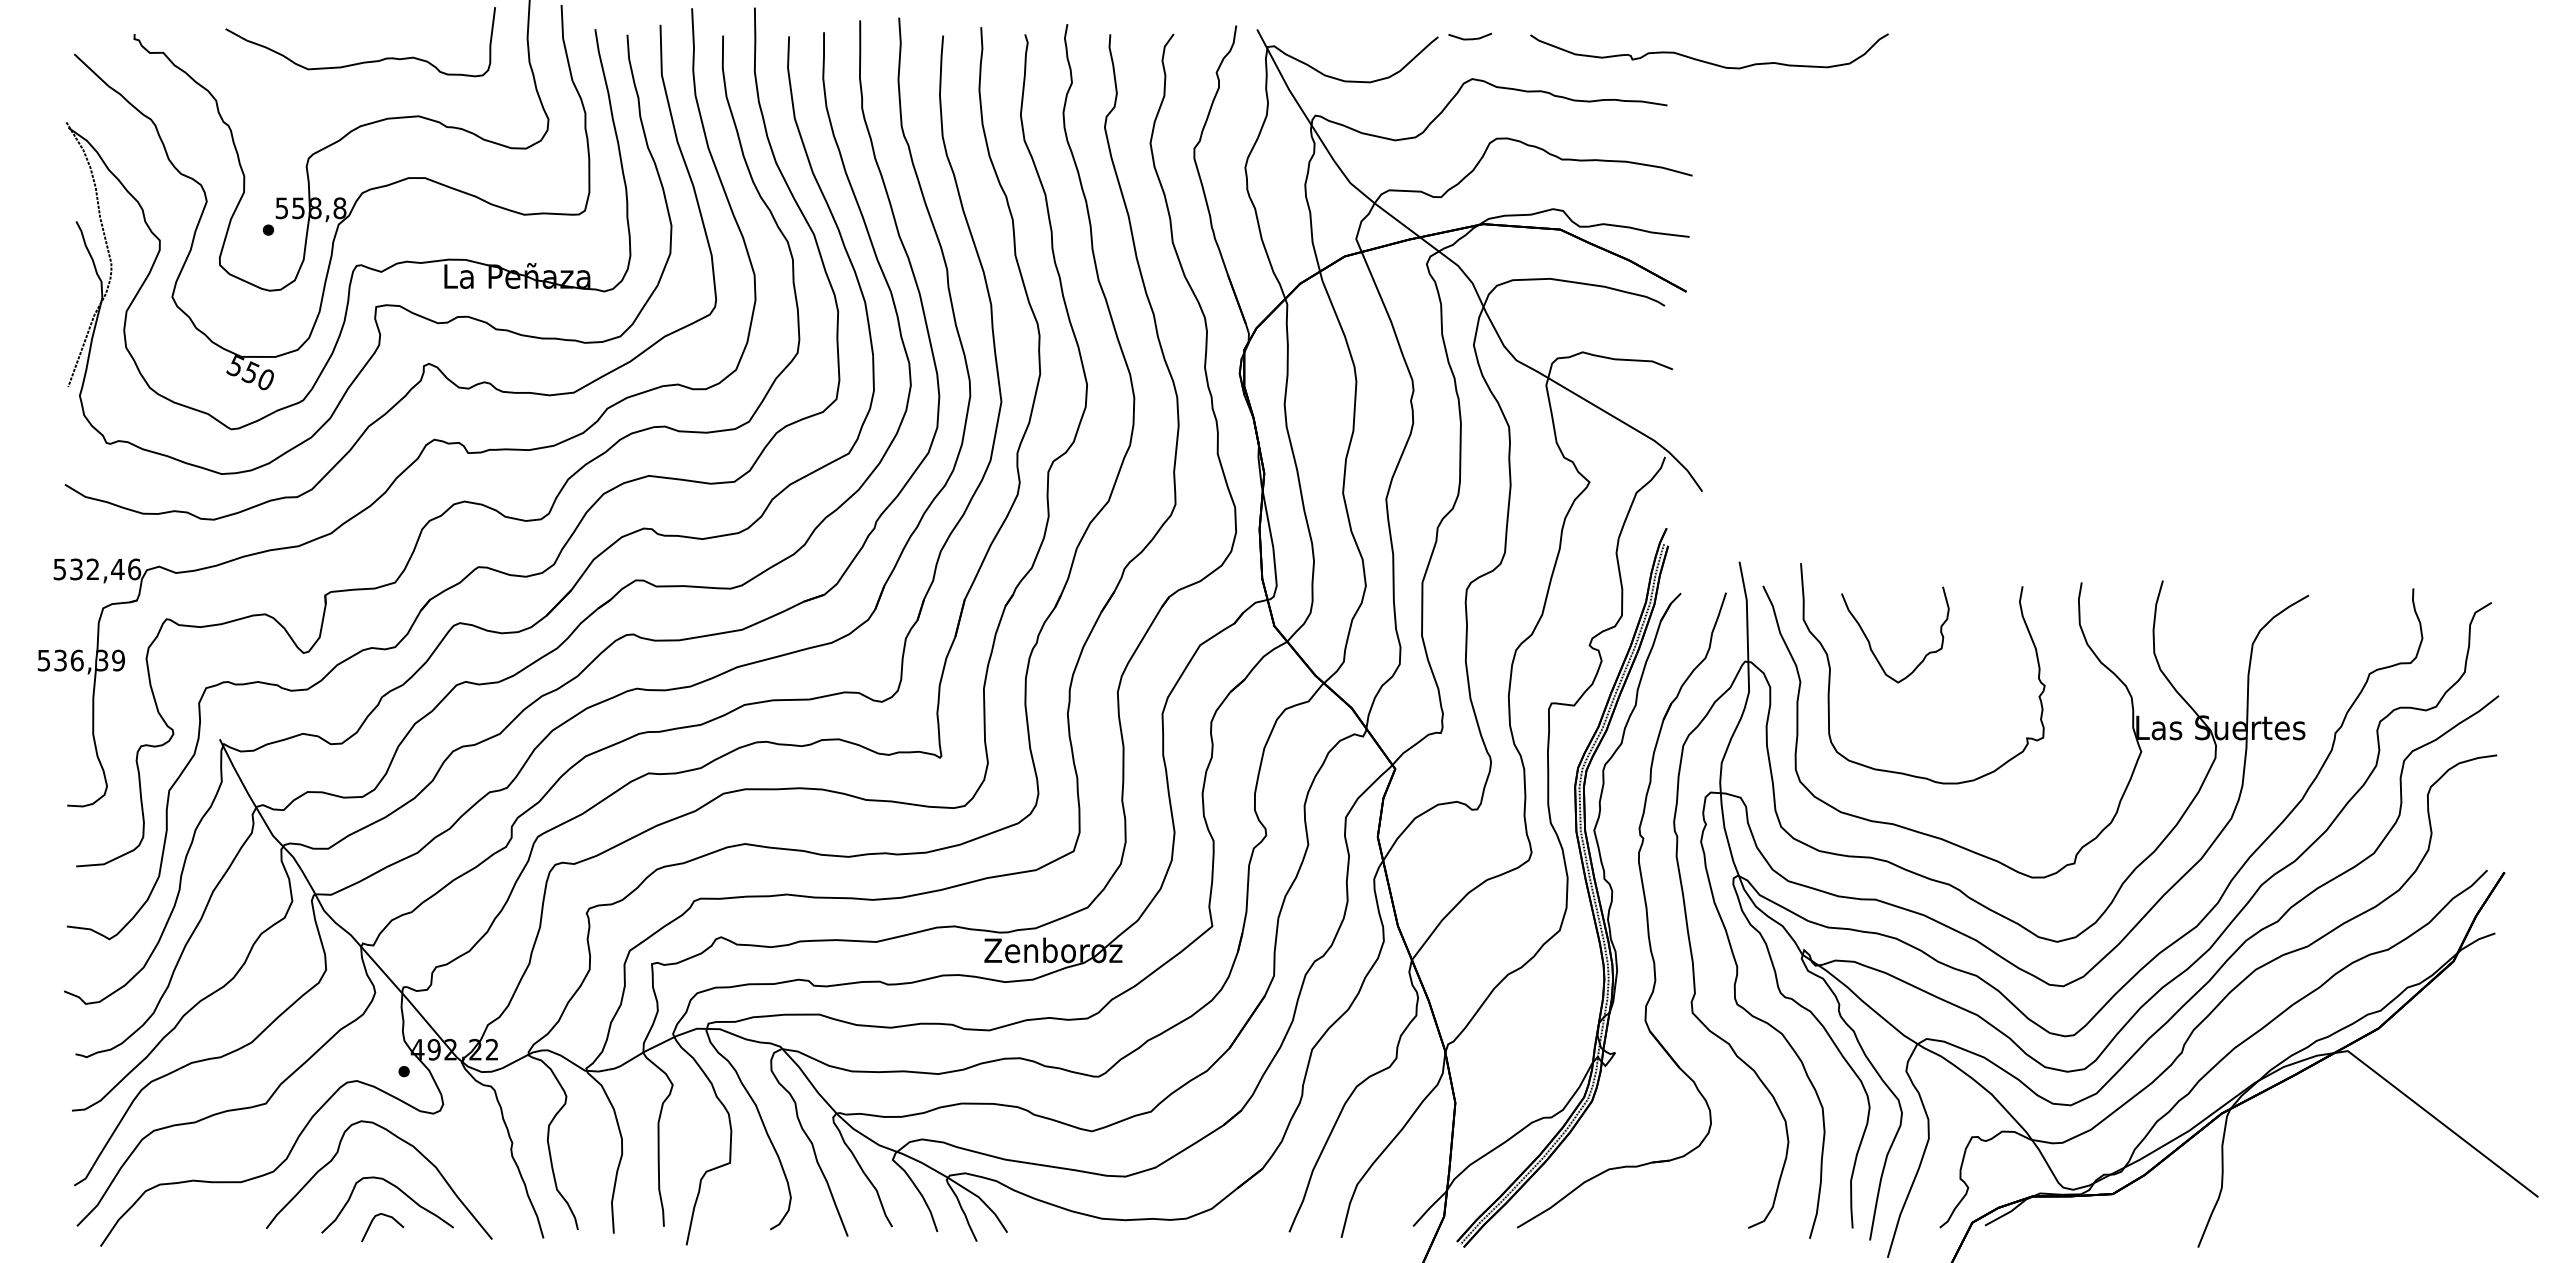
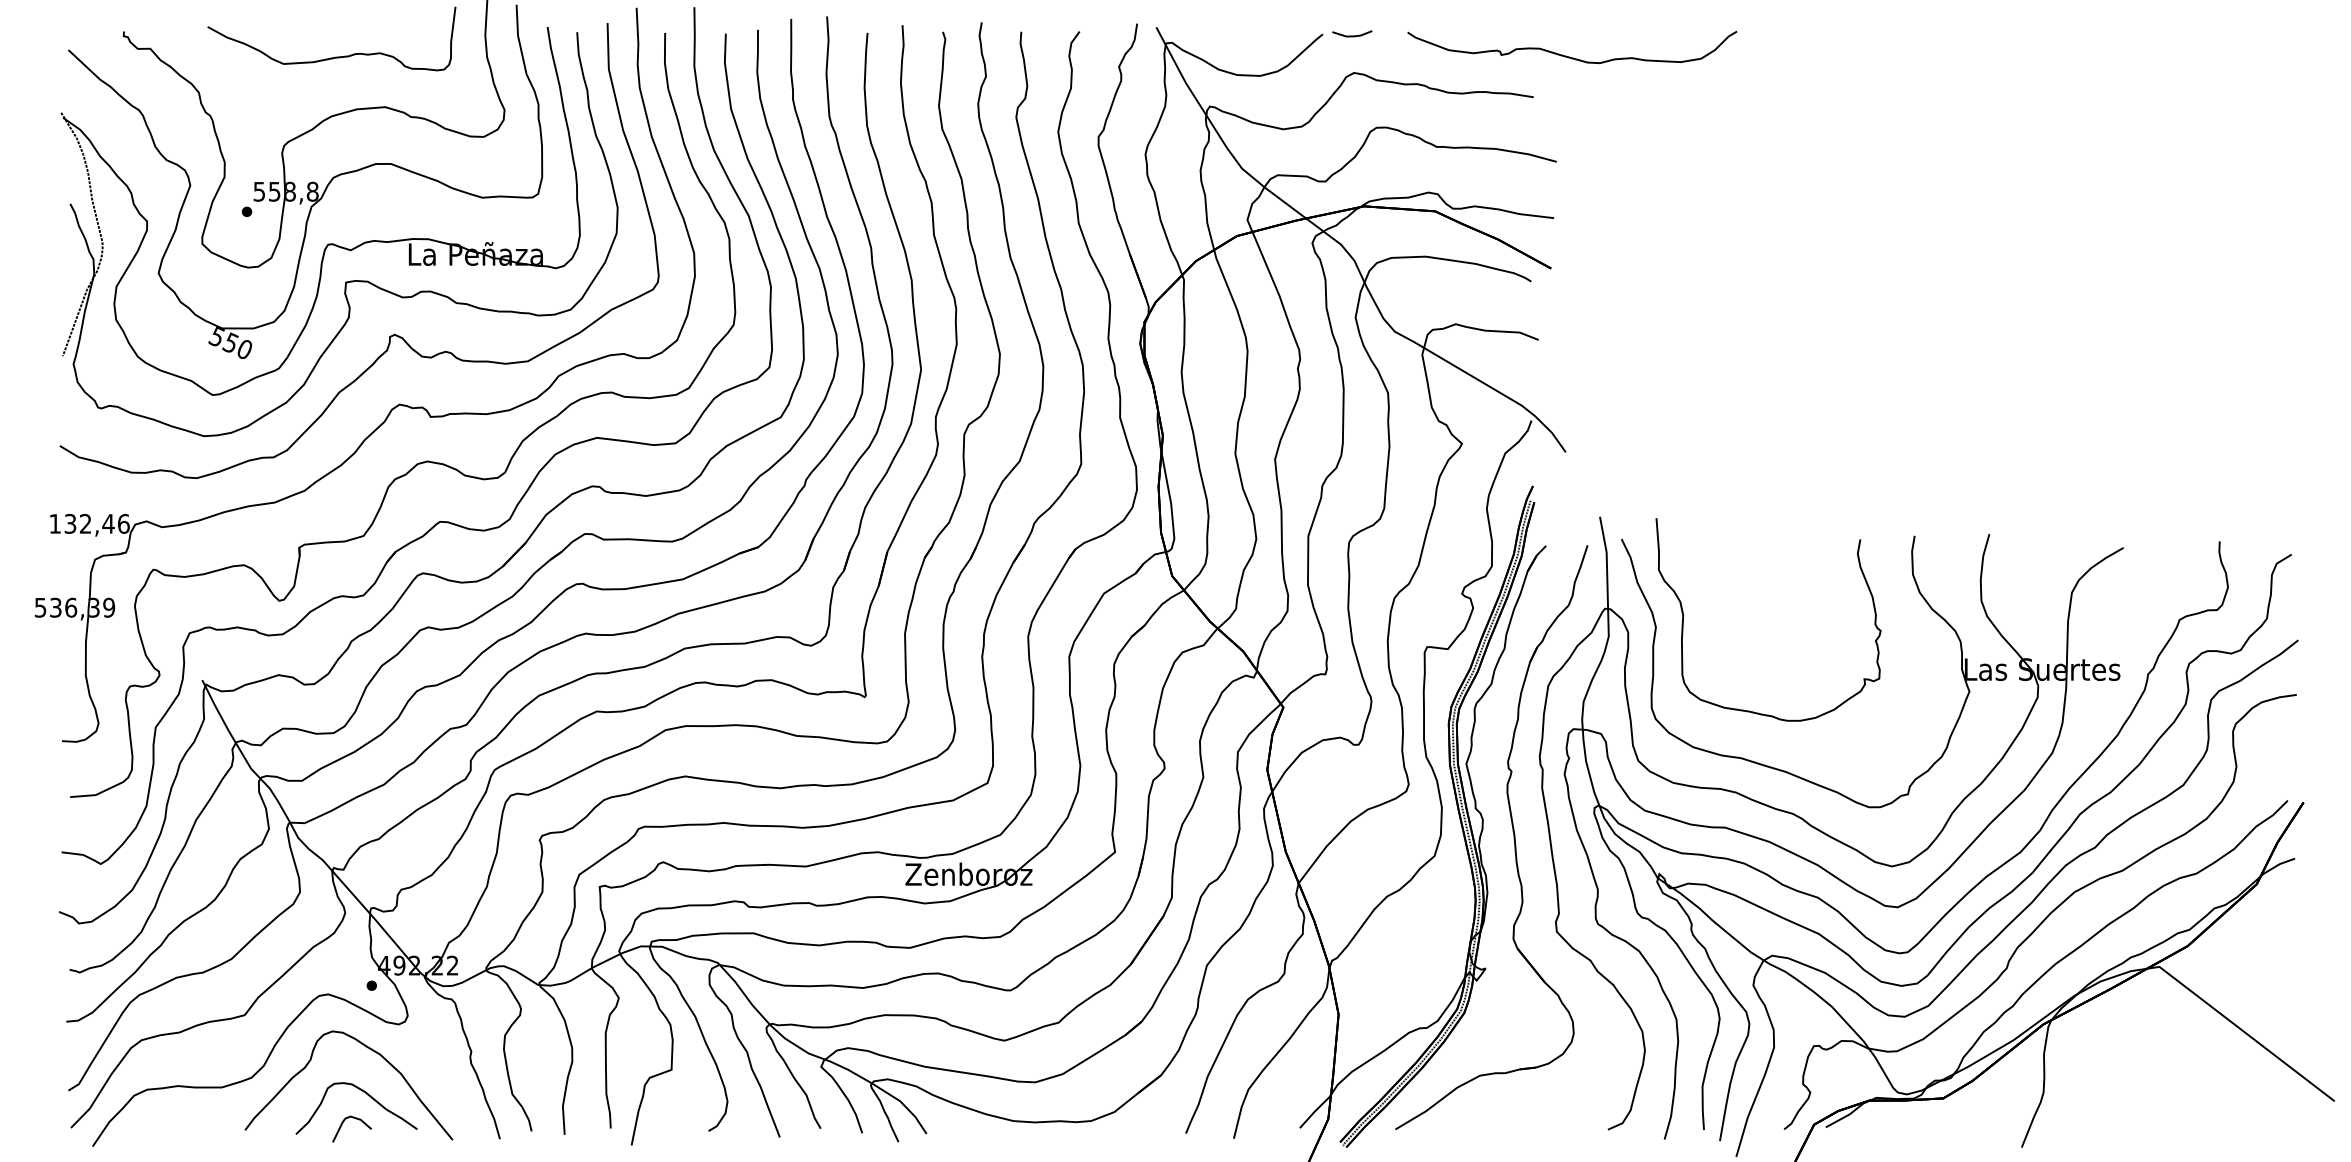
text: (59, 568) -> (54, 523), 532,46 -> 132,46
part: (1870, 642) -> (1720, 591), removed

